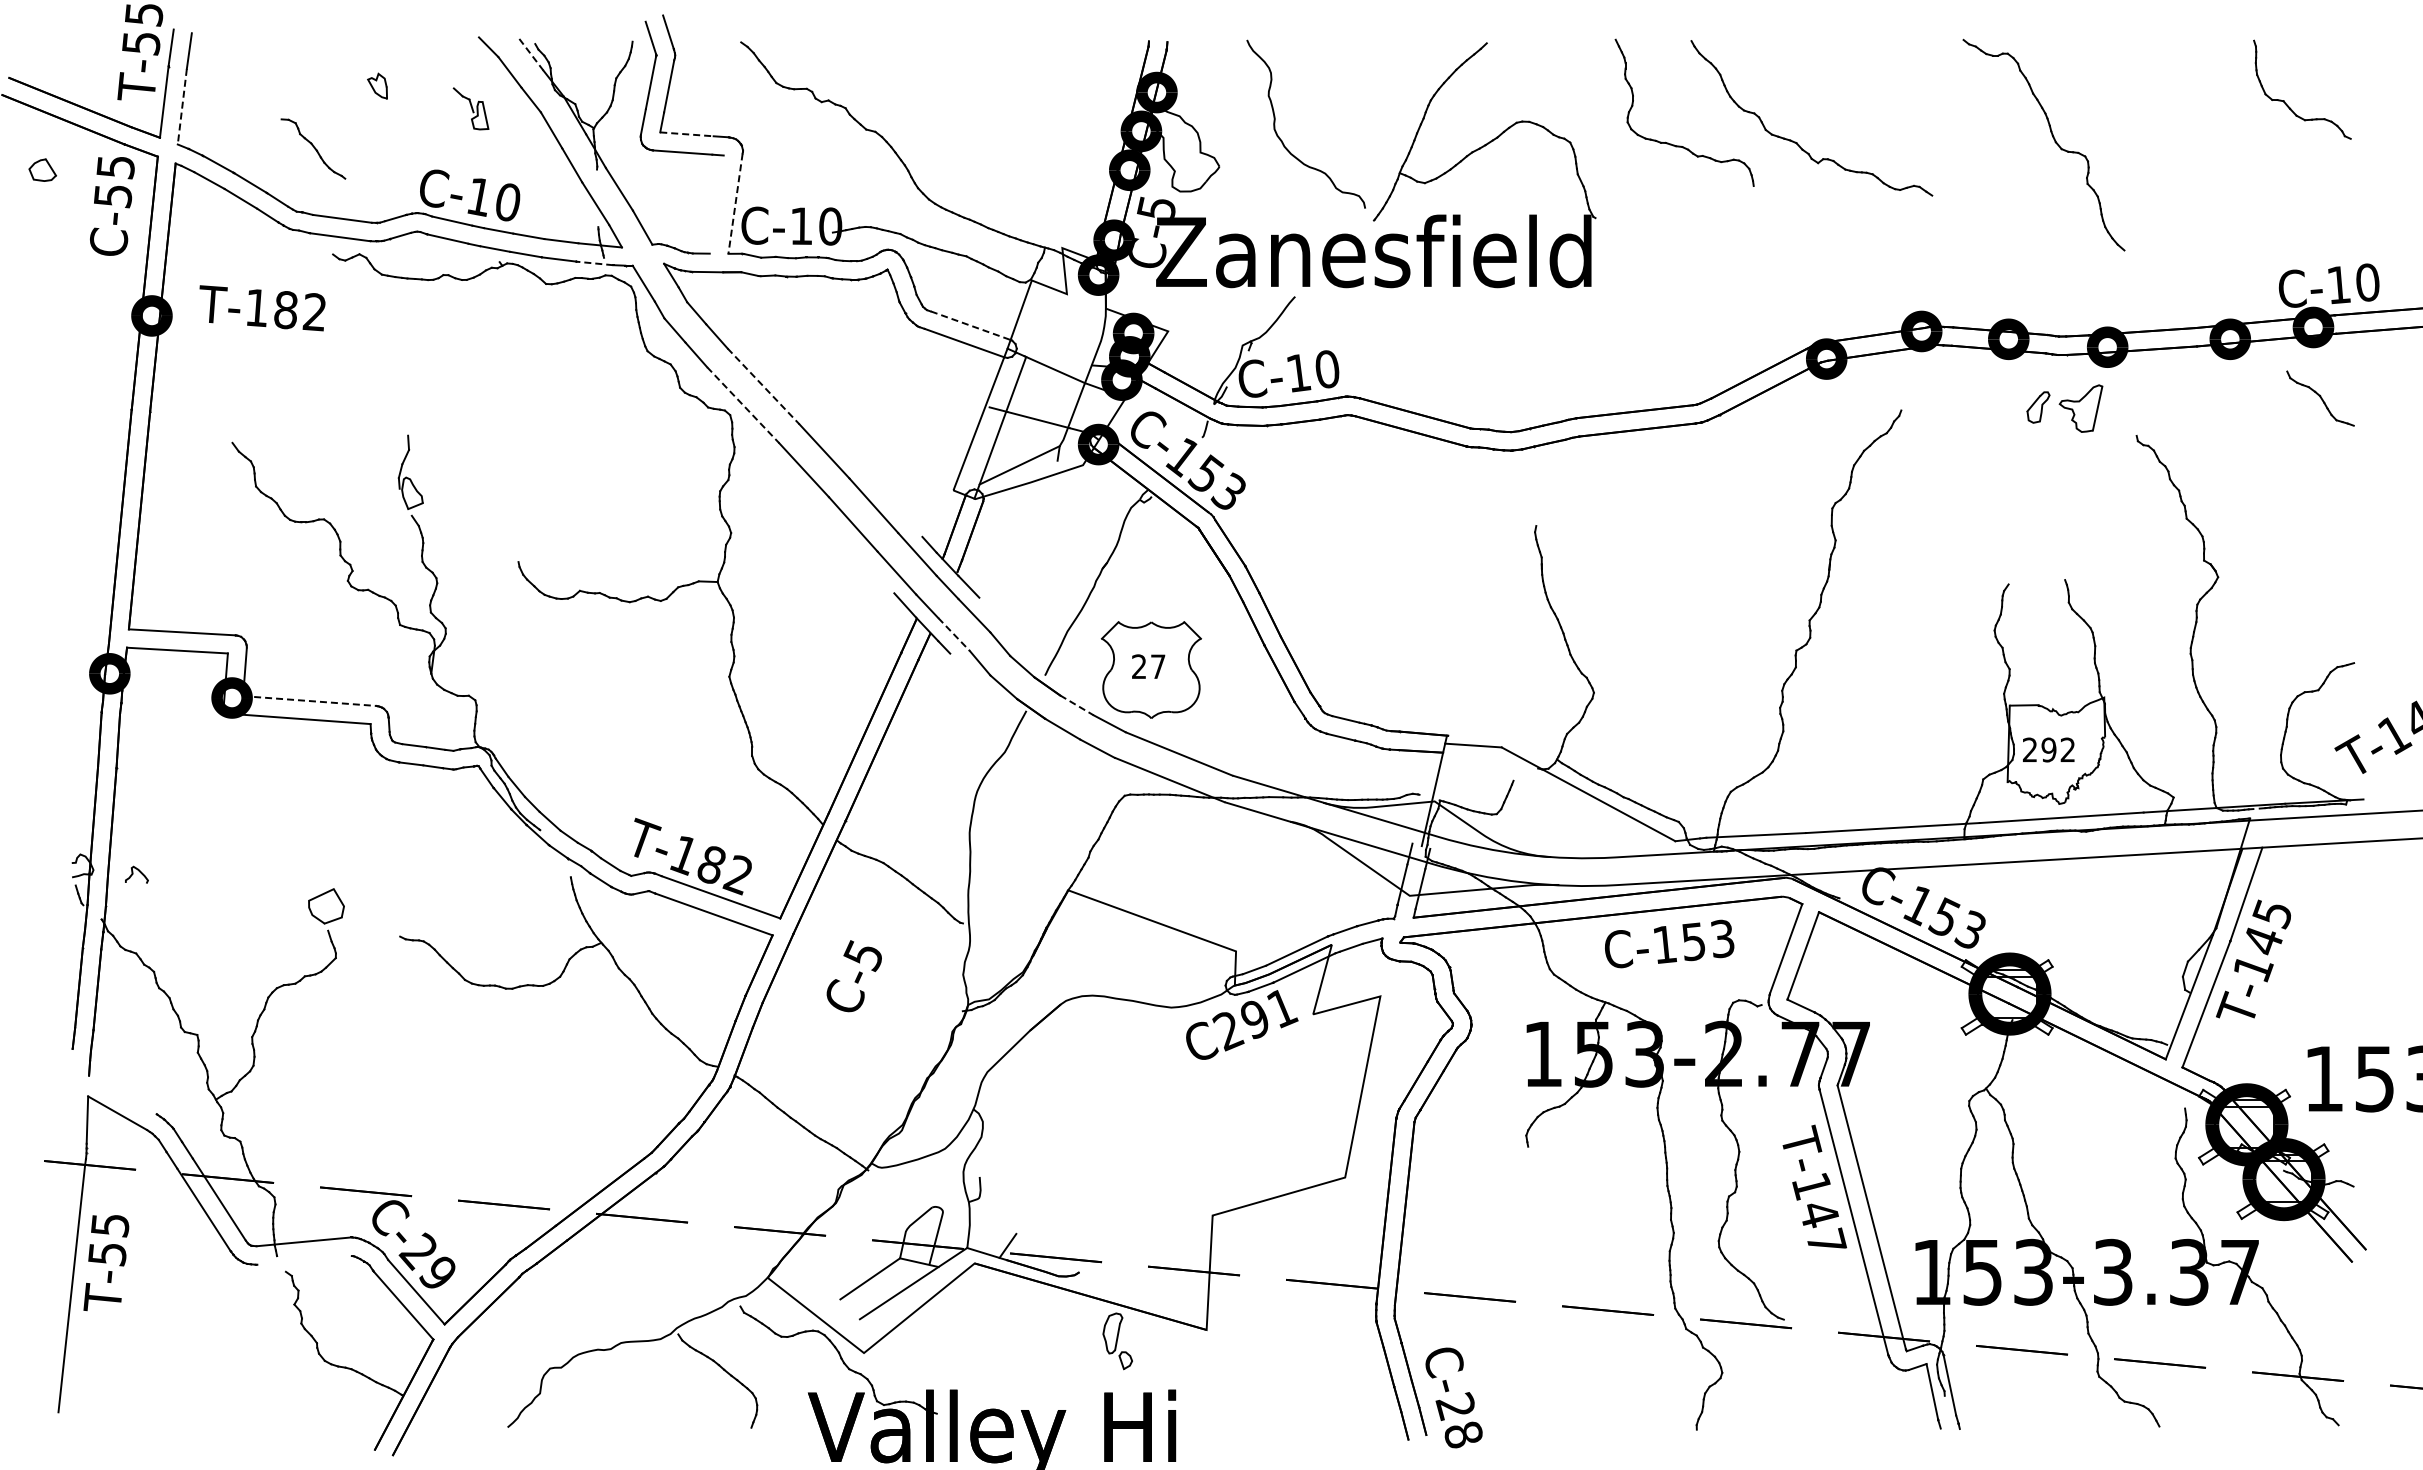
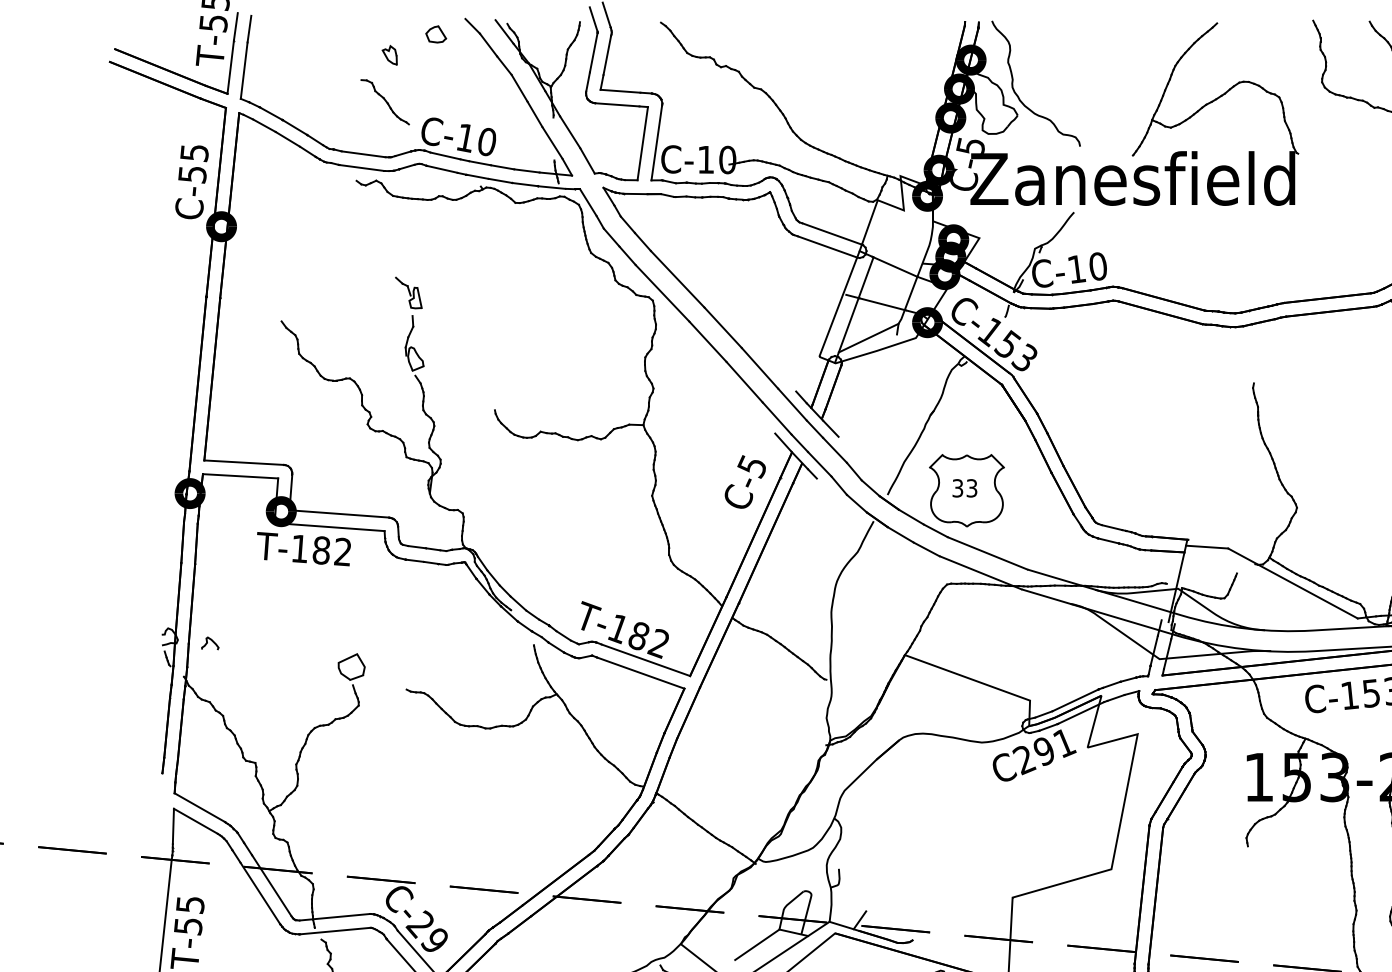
line: (531, 54) -> (504, 31), dashed -> solid
line: (182, 107) -> (244, 71), dashed -> solid
part: (470, 108) -> (408, 292), moved
line: (686, 134) -> (620, 91), dashed -> solid
curve: (1282, 140) -> (1018, 95), moved
part: (313, 148) -> (385, 101), moved
part: (42, 169) -> (435, 33), moved
line: (735, 203) -> (656, 142), dashed -> solid
line: (716, 204) -> (642, 143), added
text: (112, 206) -> (192, 182), moved
line: (594, 263) -> (551, 187), dashed -> solid
text: (262, 308) -> (303, 549), moved
line: (971, 325) -> (832, 233), dashed -> solid
line: (763, 386) -> (677, 279), dashed -> solid
line: (743, 405) -> (662, 293), dashed -> solid
line: (954, 634) -> (820, 464), dashed -> solid
text: (1148, 666) -> (964, 488), 27 -> 33
line: (309, 701) -> (339, 514), dashed -> solid
line: (1077, 705) -> (911, 517), dashed -> solid
text: (853, 976) -> (744, 482), moved
line: (122, 1094) -> (199, 807), added
line: (304, 1260) -> (335, 931), added

